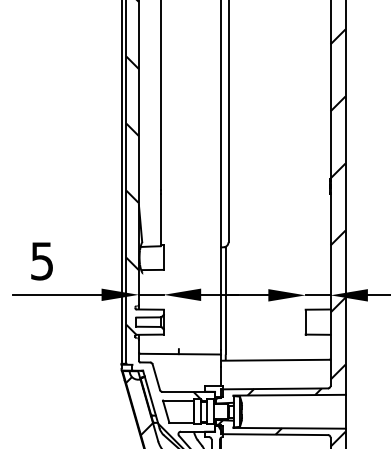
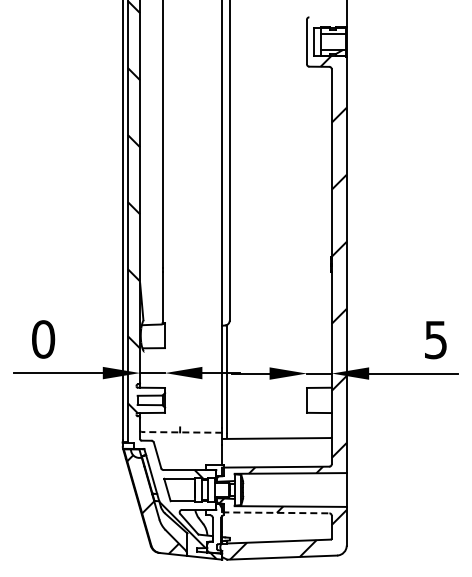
text: (42, 261) -> (43, 339), 5 -> 0
line: (180, 354) -> (181, 432), solid -> dashed
line: (274, 434) -> (275, 512), solid -> dashed

